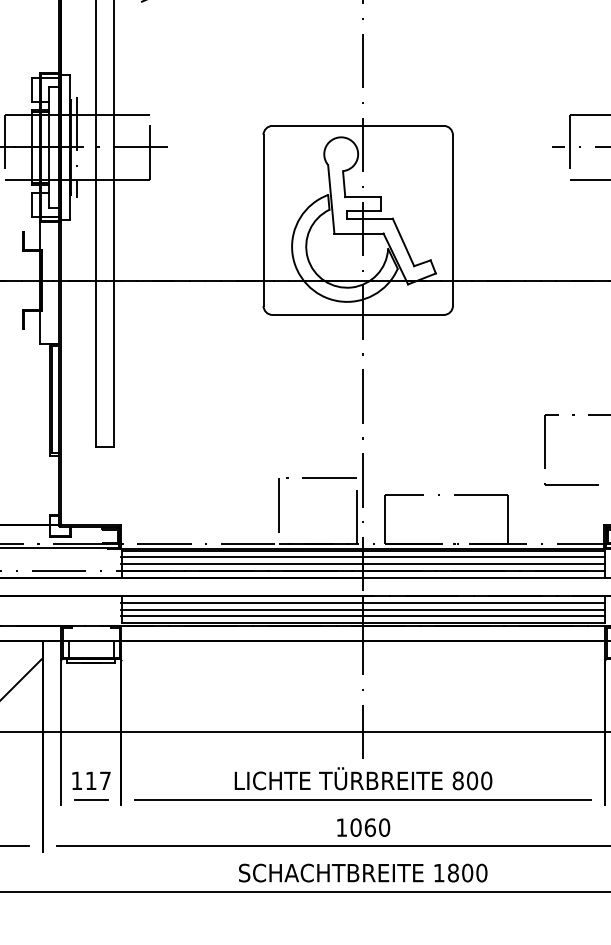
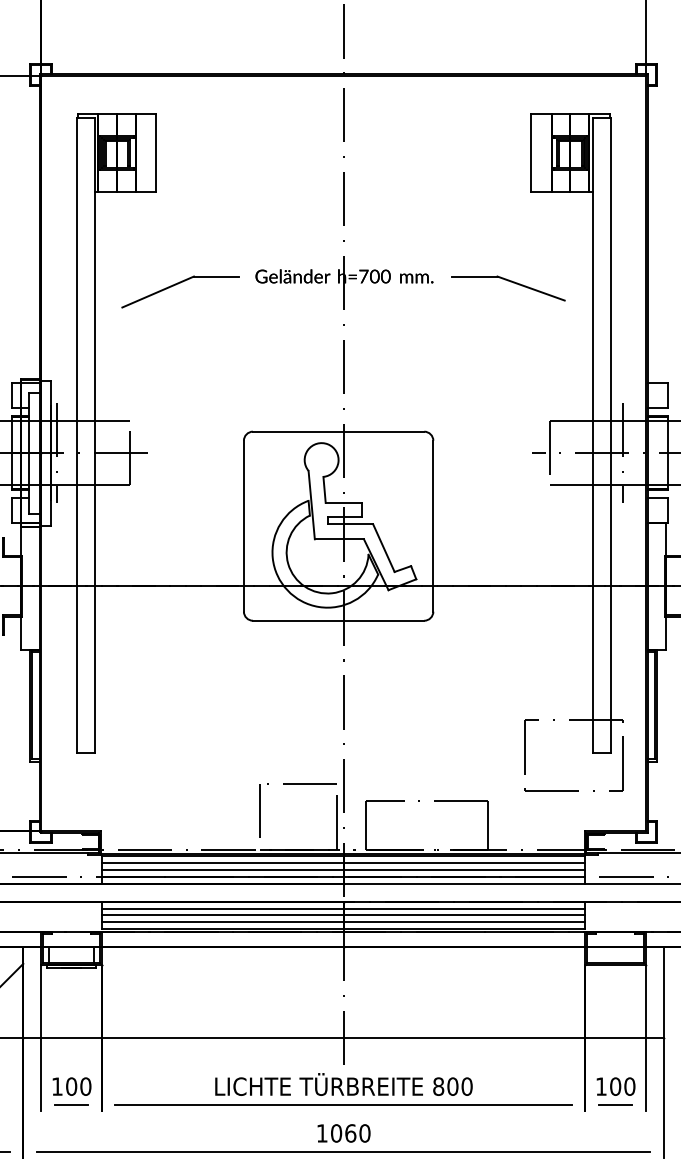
text: (98, 780) -> (78, 1086), 117 -> 100

